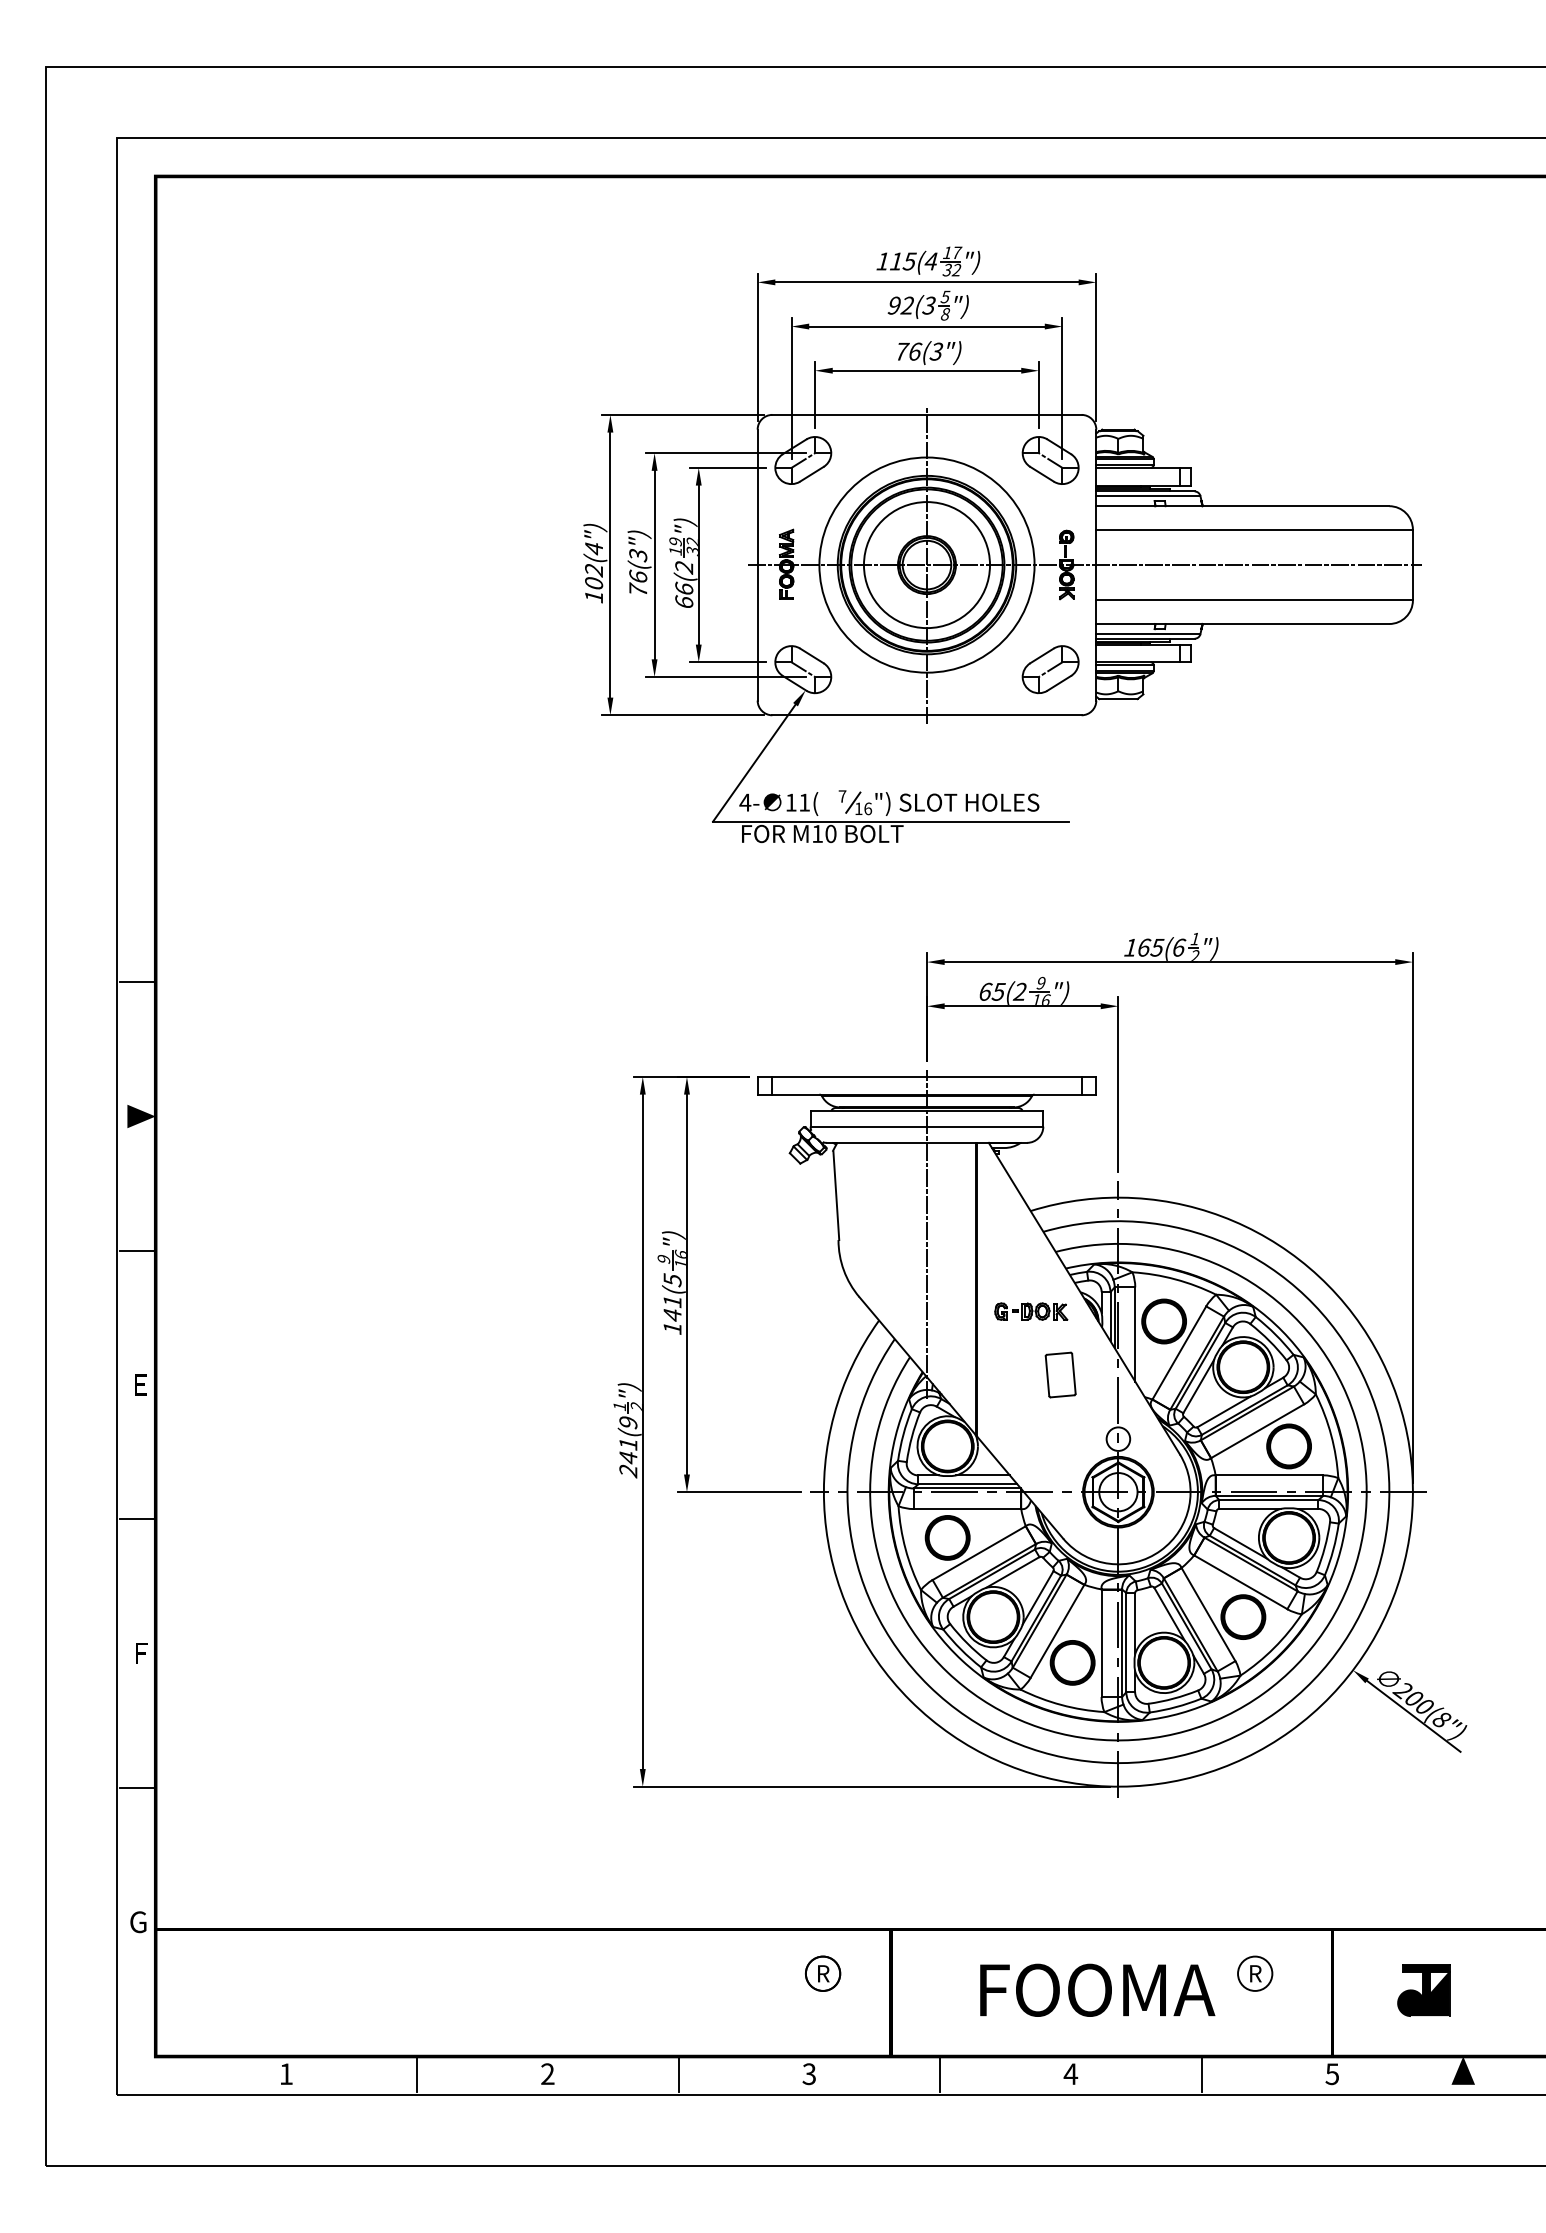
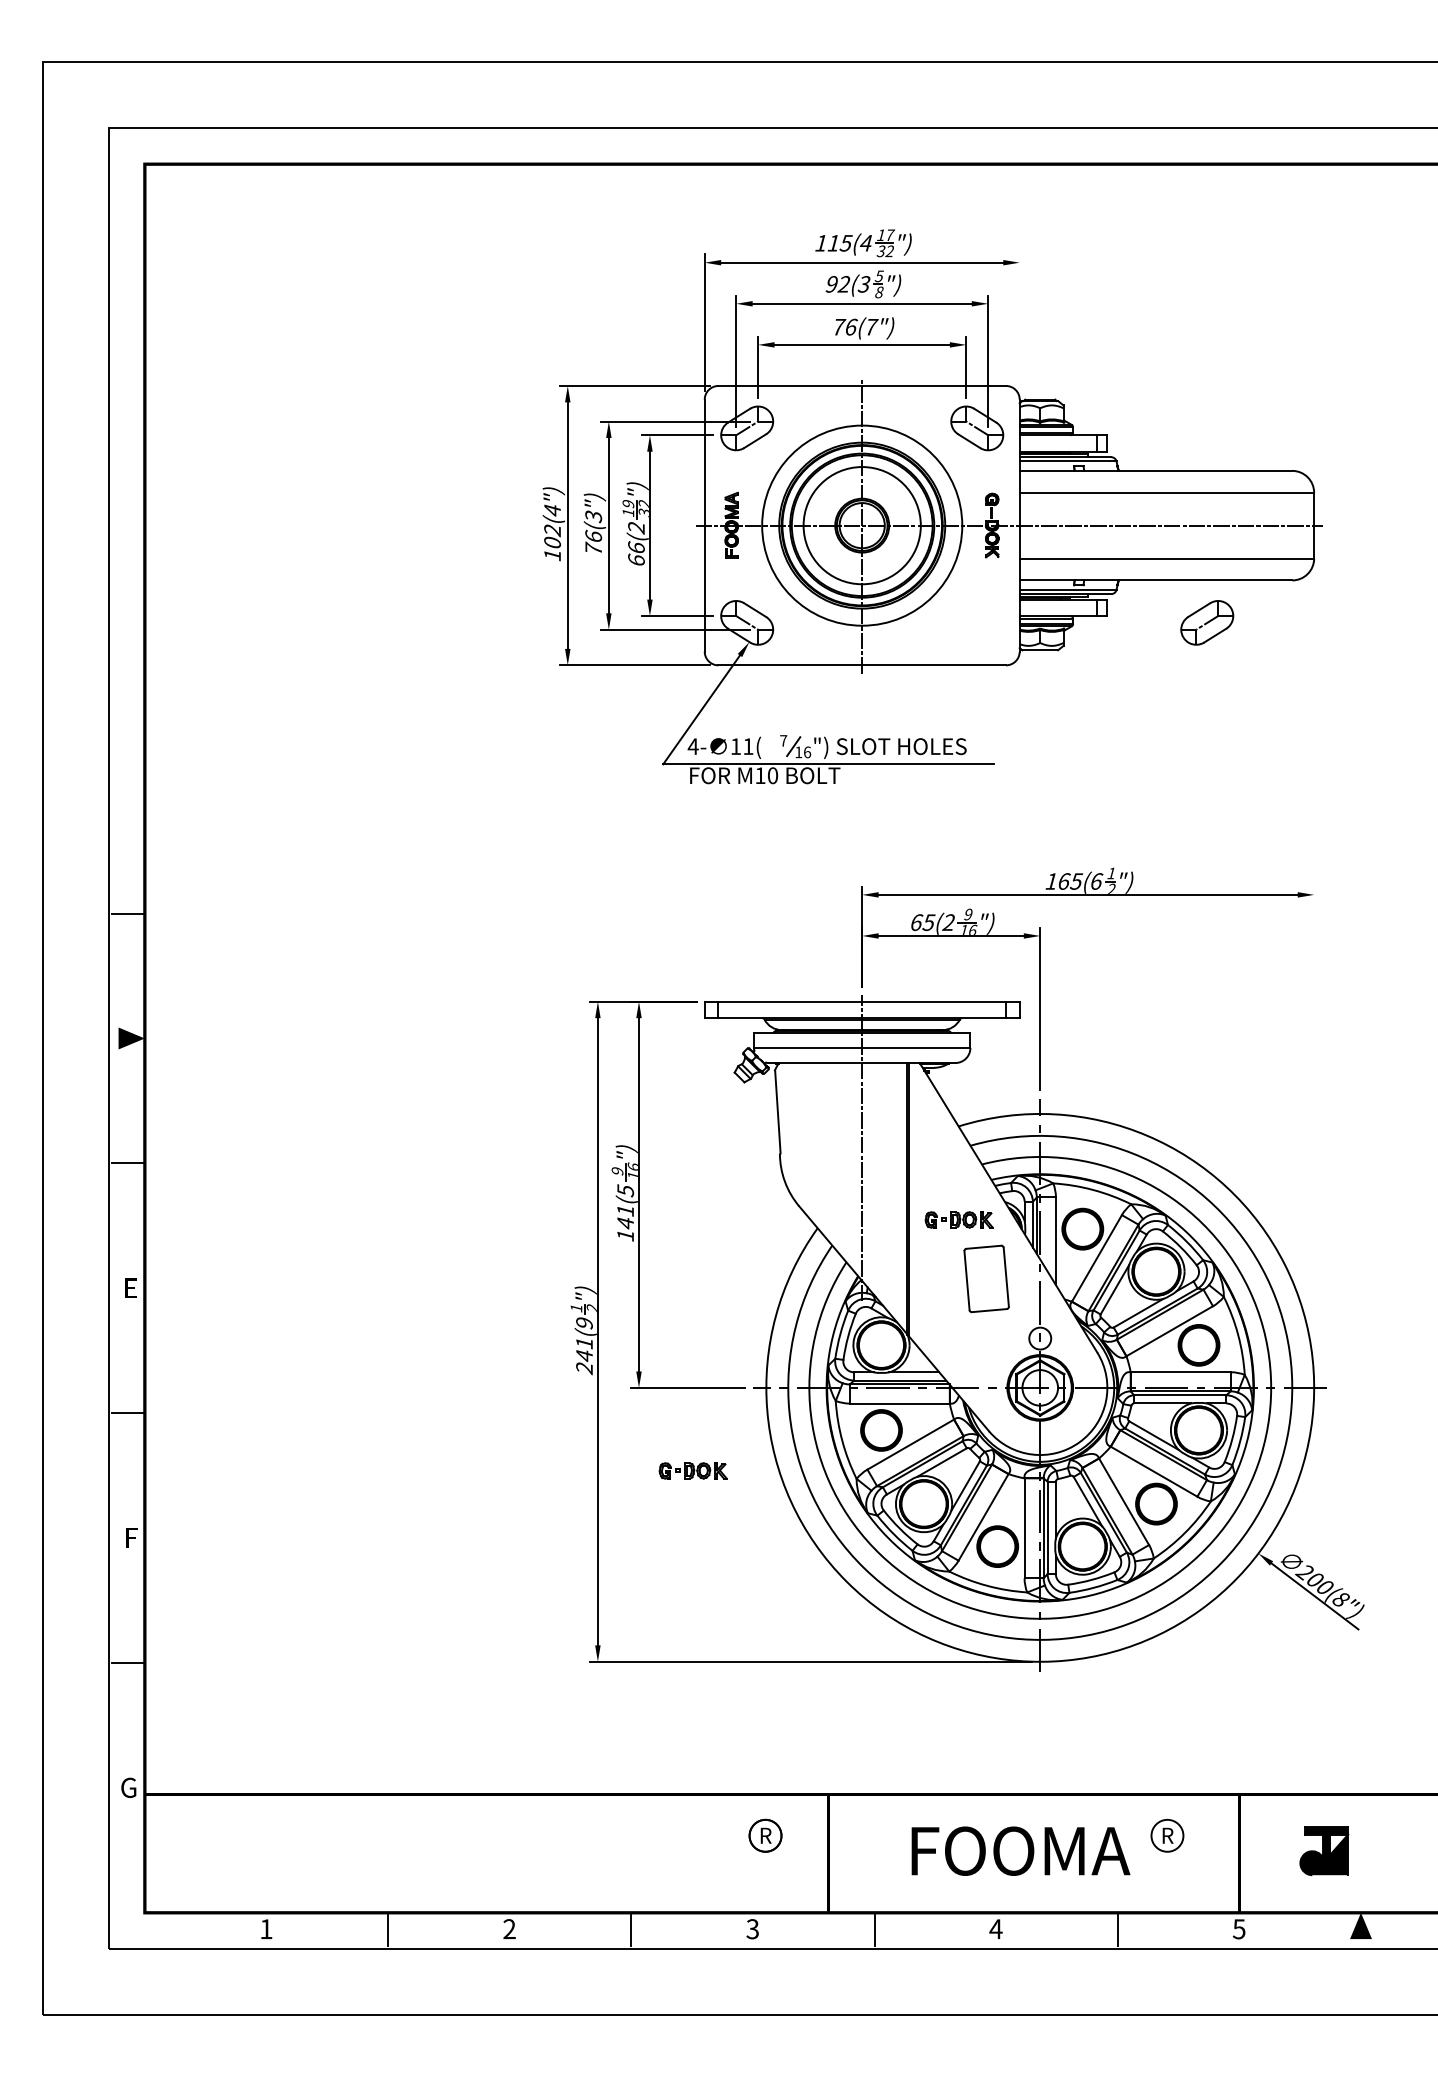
line: (1096, 346) -> (1019, 322), removed
text: (936, 350) -> (871, 326), 76(3") -> 76(7")
part: (1050, 669) -> (1207, 622), moved
line: (1413, 1217) -> (1314, 1132), removed
part: (1060, 1374) -> (986, 1278), size x1.6
part: (744, 1580) -> (692, 1470), added

